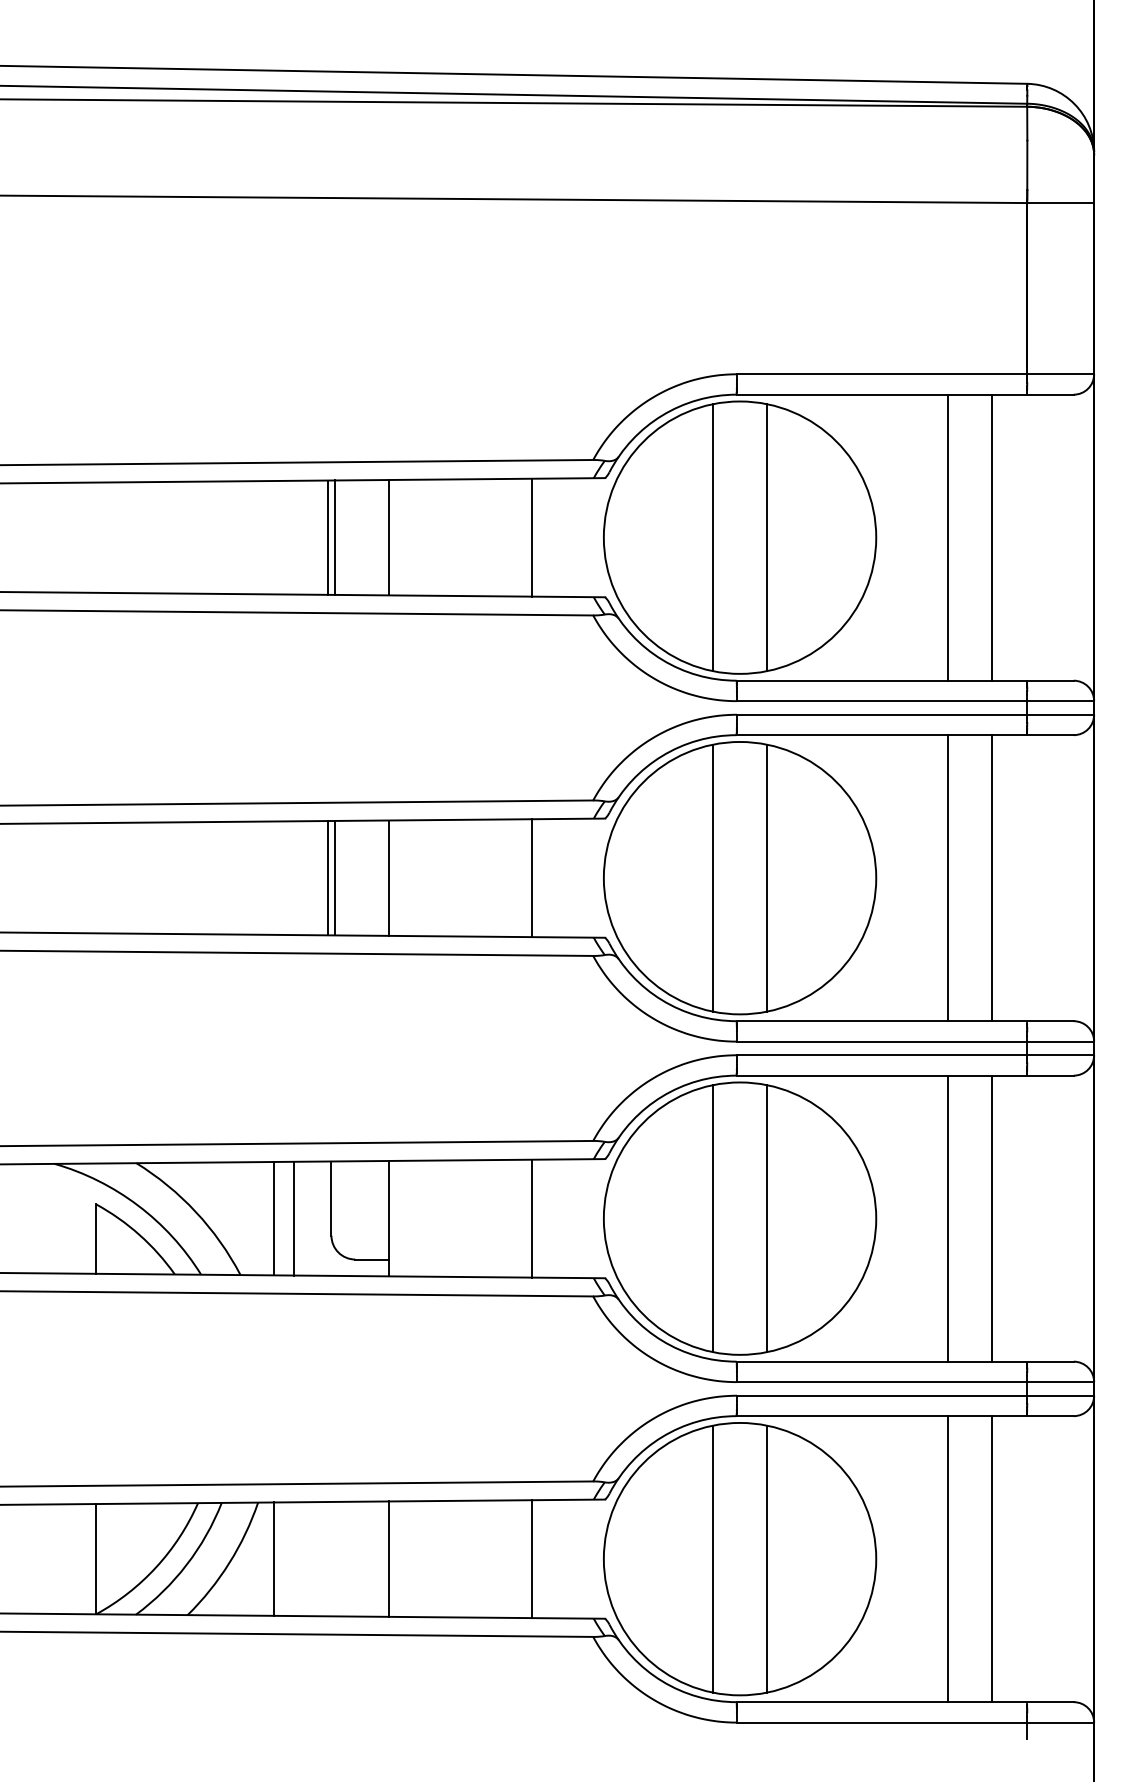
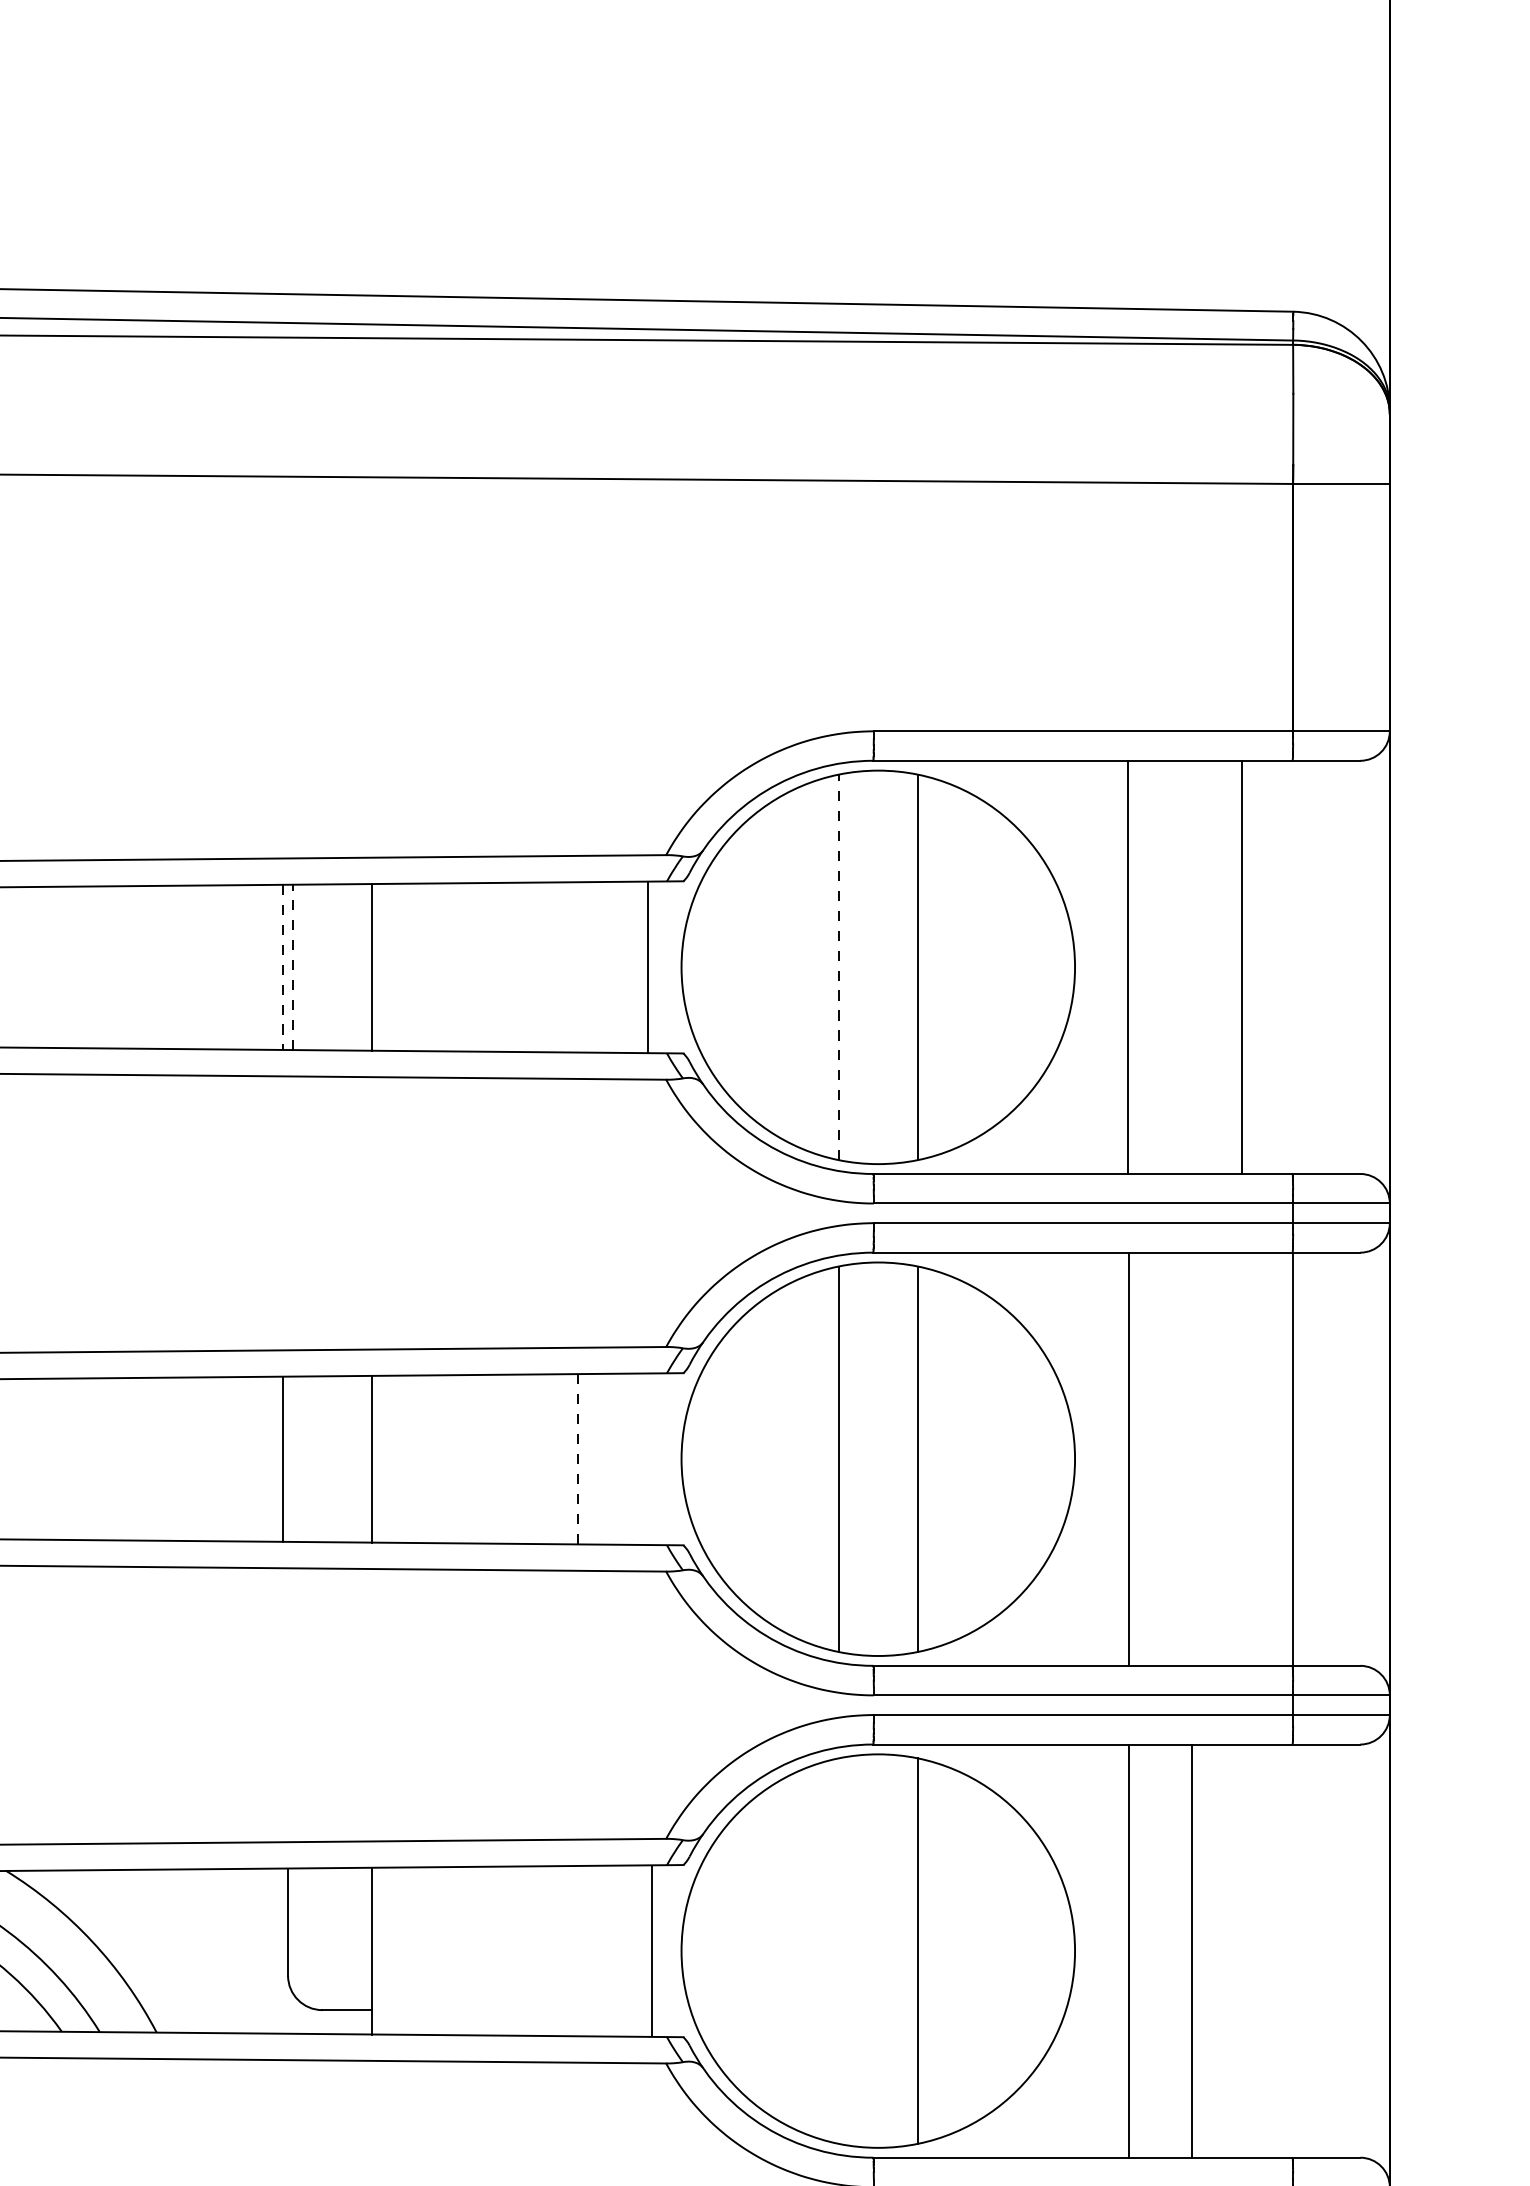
line: (334, 537) -> (292, 967), solid -> dashed
line: (532, 537) -> (647, 967), moved
line: (712, 537) -> (838, 967), solid -> dashed
line: (947, 537) -> (1127, 967), moved
line: (328, 538) -> (283, 968), solid -> dashed
line: (334, 877) -> (292, 1458), removed
line: (532, 878) -> (578, 1459), solid -> dashed
line: (947, 878) -> (1128, 1459), moved
line: (992, 878) -> (1293, 1459), moved
line: (273, 1218) -> (204, 1950), removed
line: (294, 1218) -> (234, 1950), removed
line: (532, 1218) -> (652, 1950), moved
line: (712, 1218) -> (838, 1950), removed
line: (947, 1218) -> (1128, 1950), moved
line: (992, 1218) -> (1192, 1950), moved

